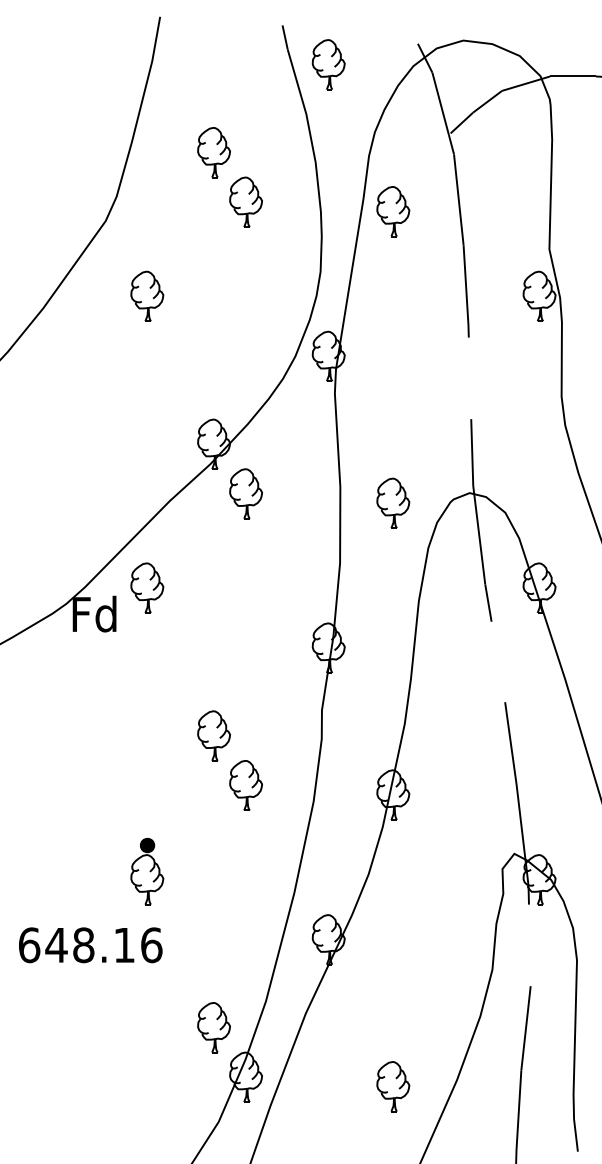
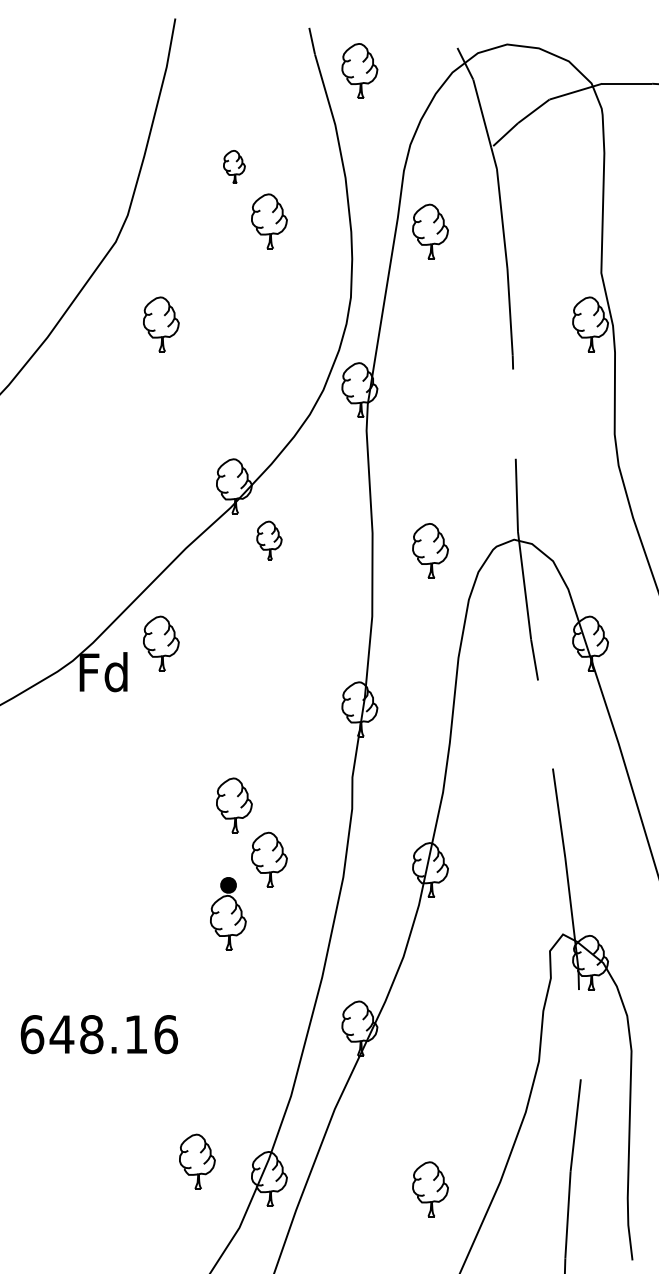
part: (214, 152) -> (234, 166), size x0.6
part: (246, 493) -> (269, 540), size x0.7
part: (147, 871) -> (228, 913), moved
part: (214, 1027) -> (197, 1161), moved

